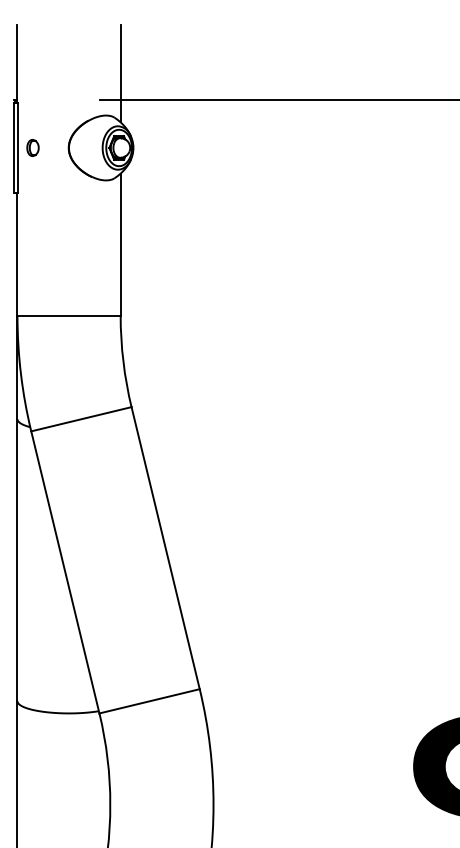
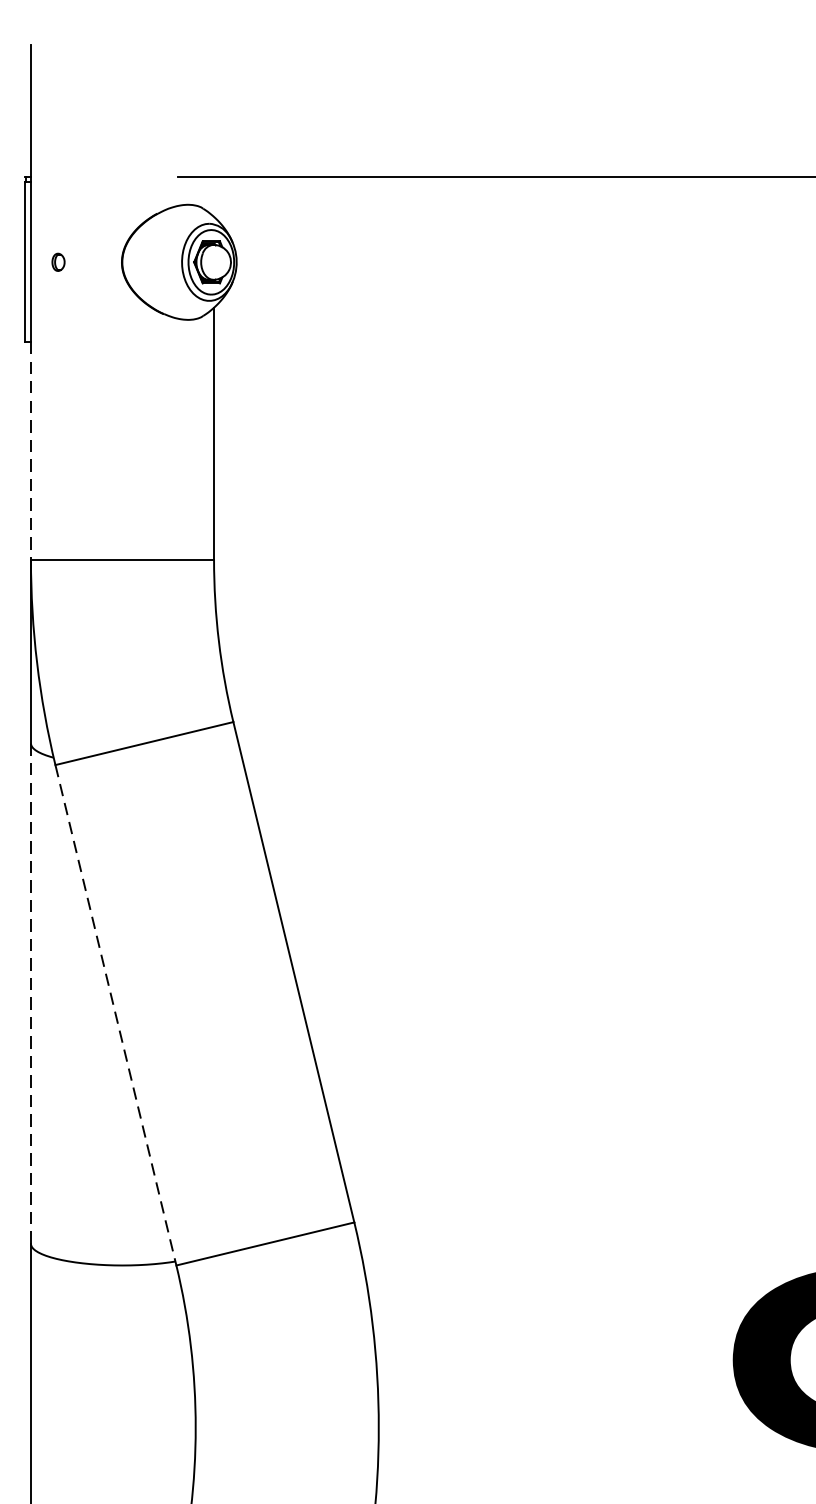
line: (120, 73) -> (213, 130), removed
part: (32, 147) -> (57, 261), size x0.6
line: (17, 254) -> (31, 451), solid -> dashed
line: (17, 560) -> (31, 994), solid -> dashed
line: (65, 572) -> (116, 1015), solid -> dashed

